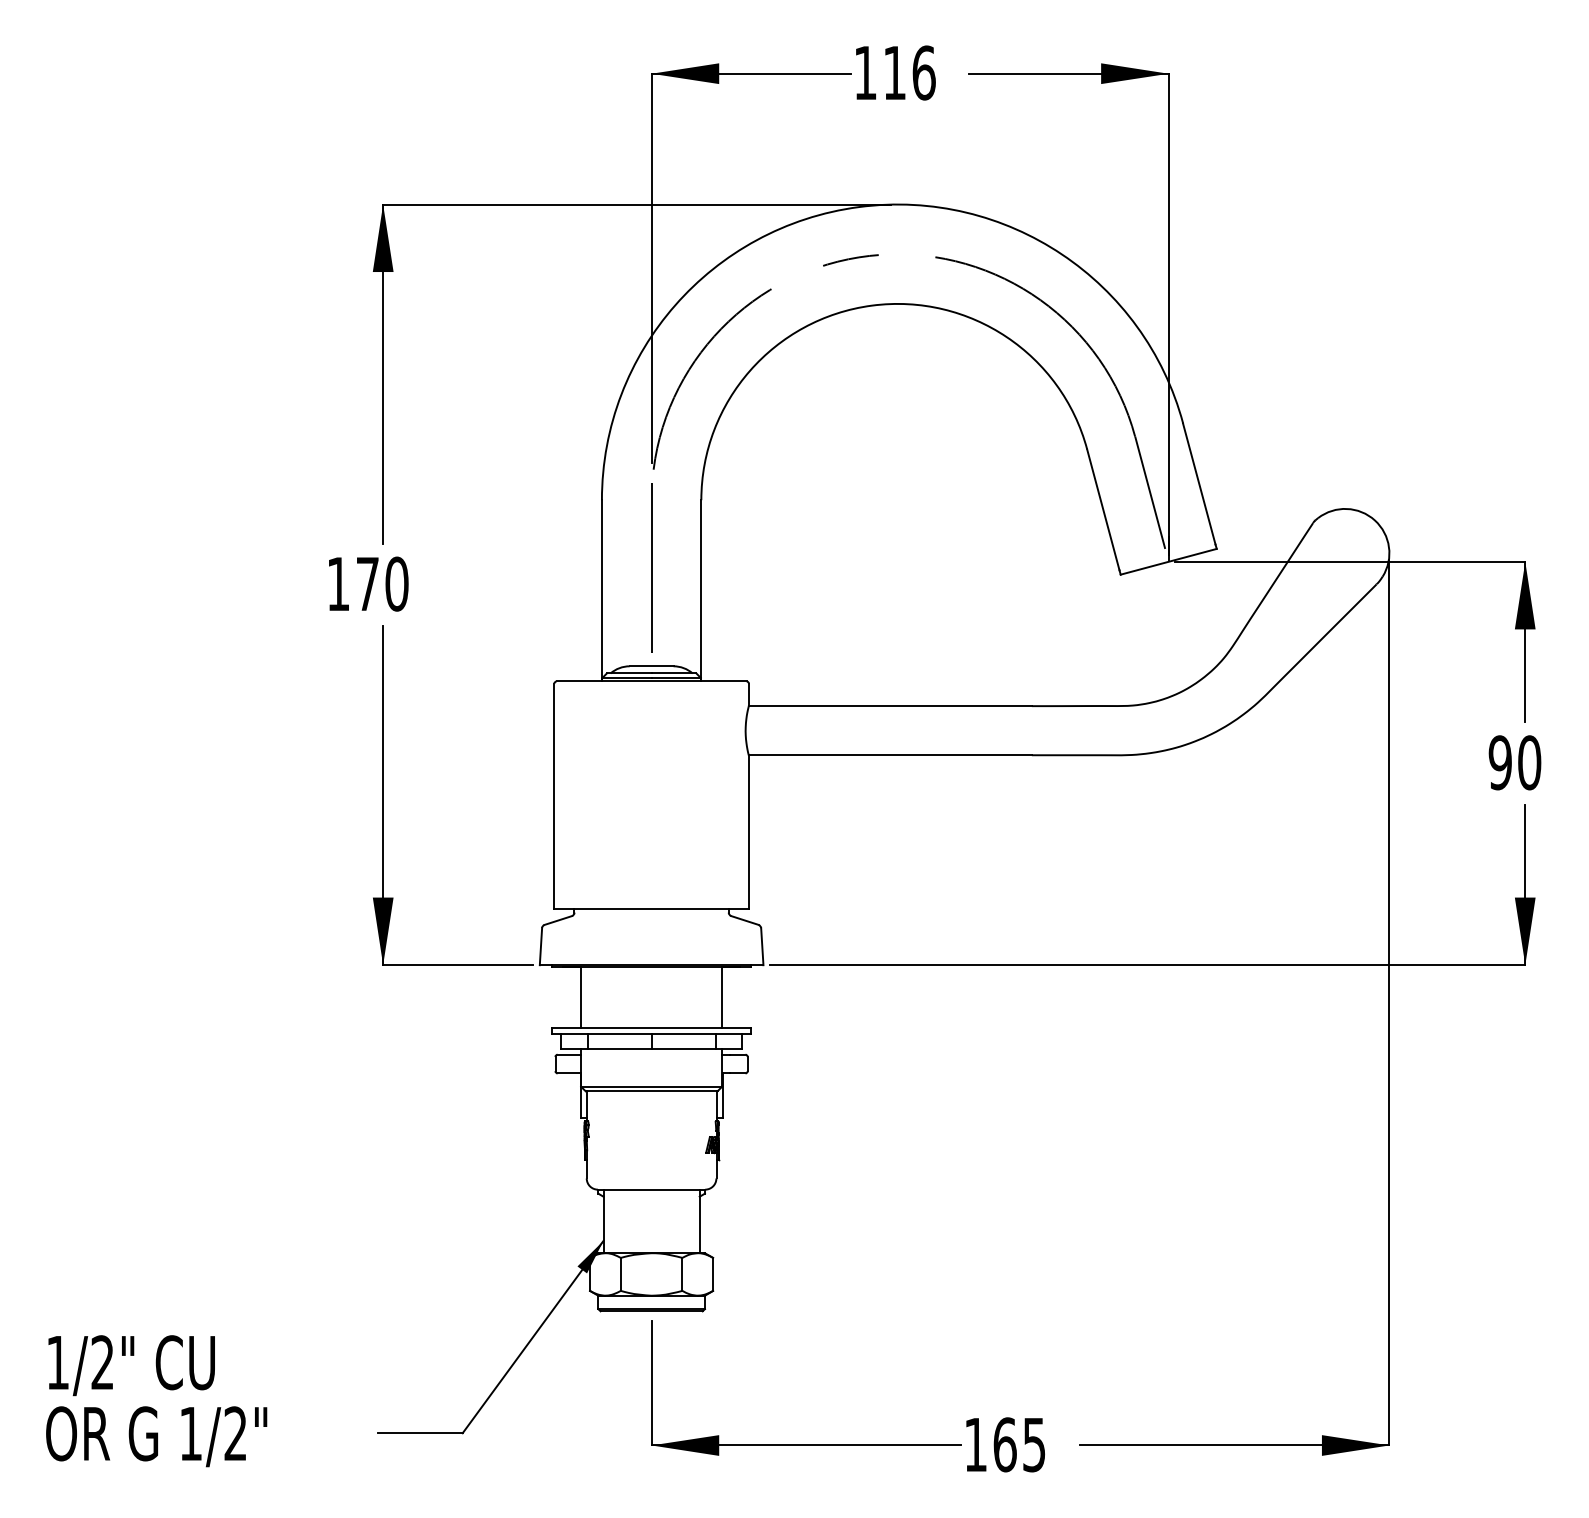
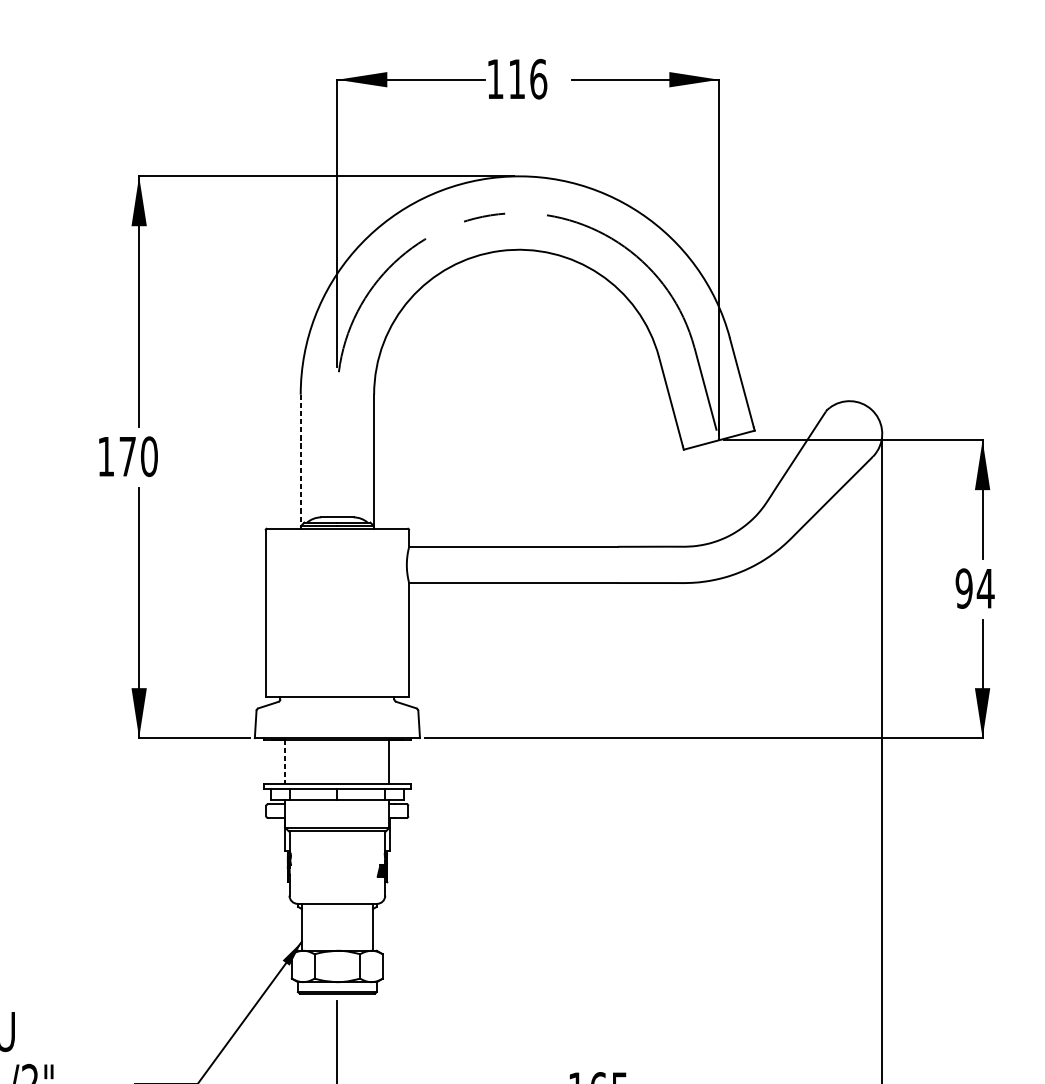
line: (651, 567) -> (337, 444), removed
line: (601, 590) -> (300, 461), solid -> dashed
text: (1529, 762) -> (985, 588), 90 -> 94
line: (581, 997) -> (285, 761), solid -> dashed

